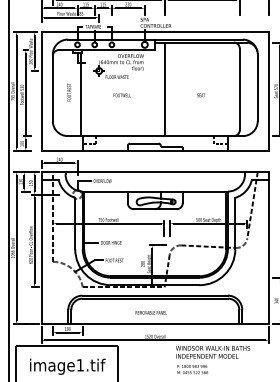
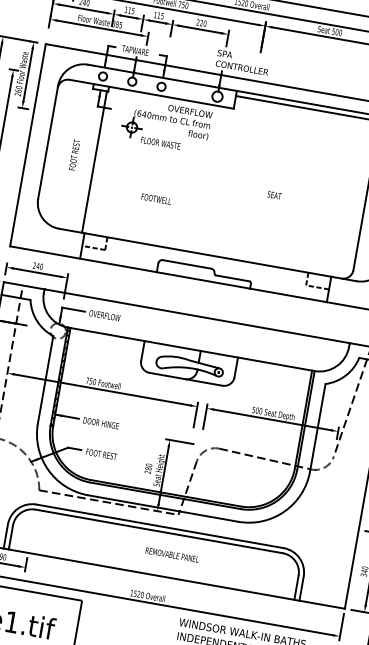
line: (165, 89) -> (239, 178), removed
text: (121, 95) -> (155, 199), moved
text: (201, 95) -> (274, 195), moved
text: (150, 312) -> (171, 554), moved

